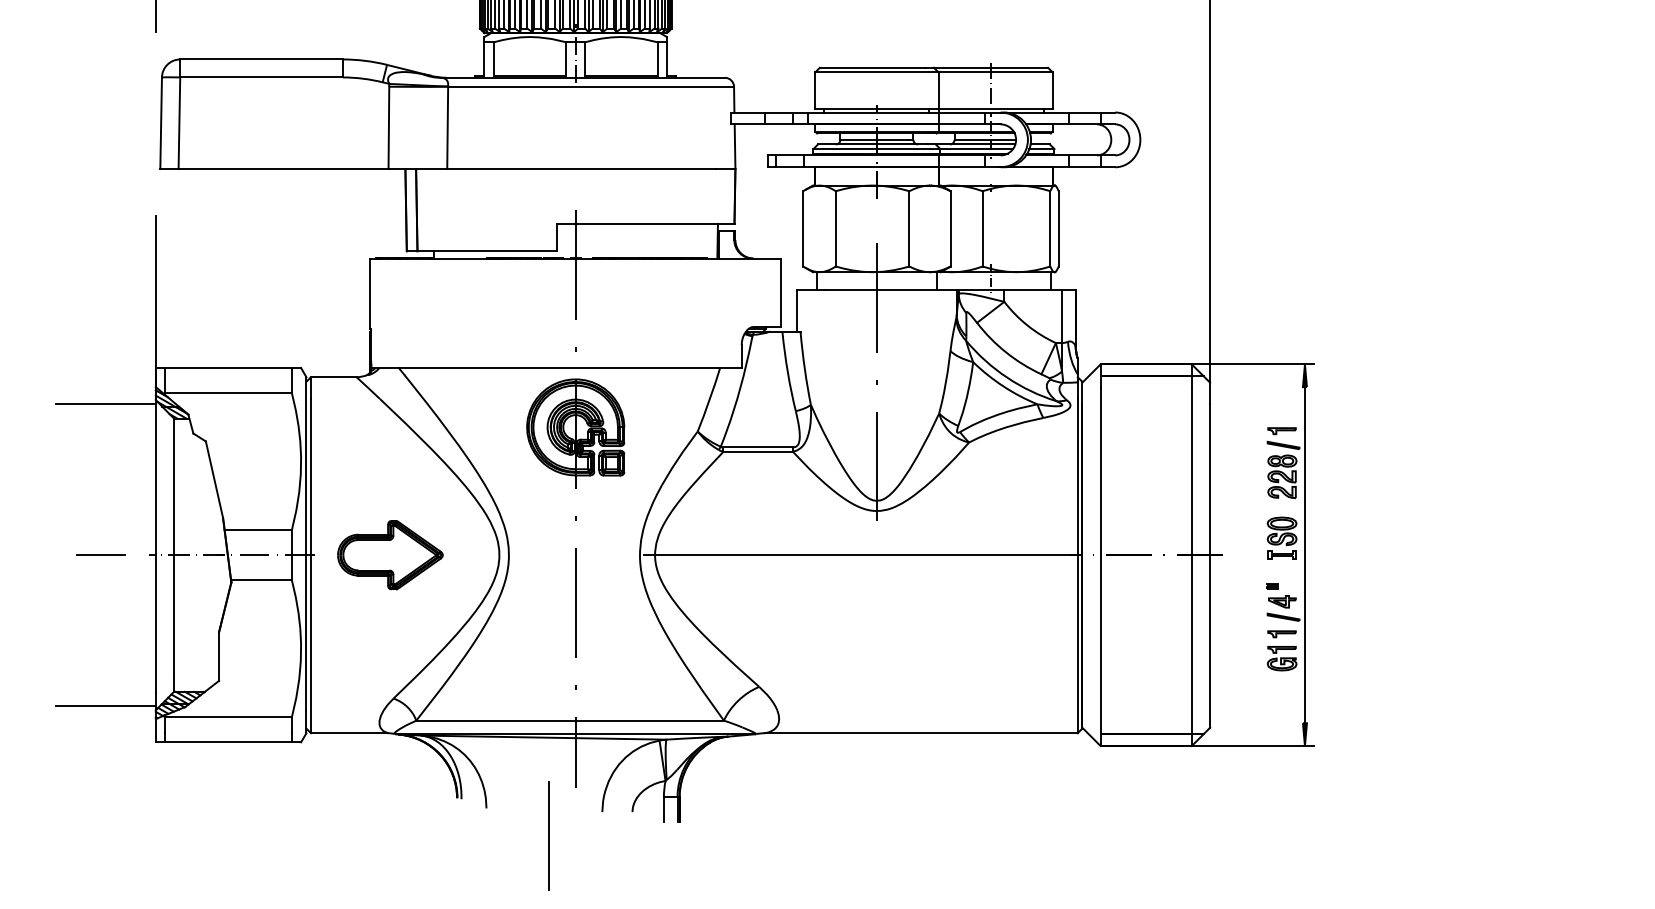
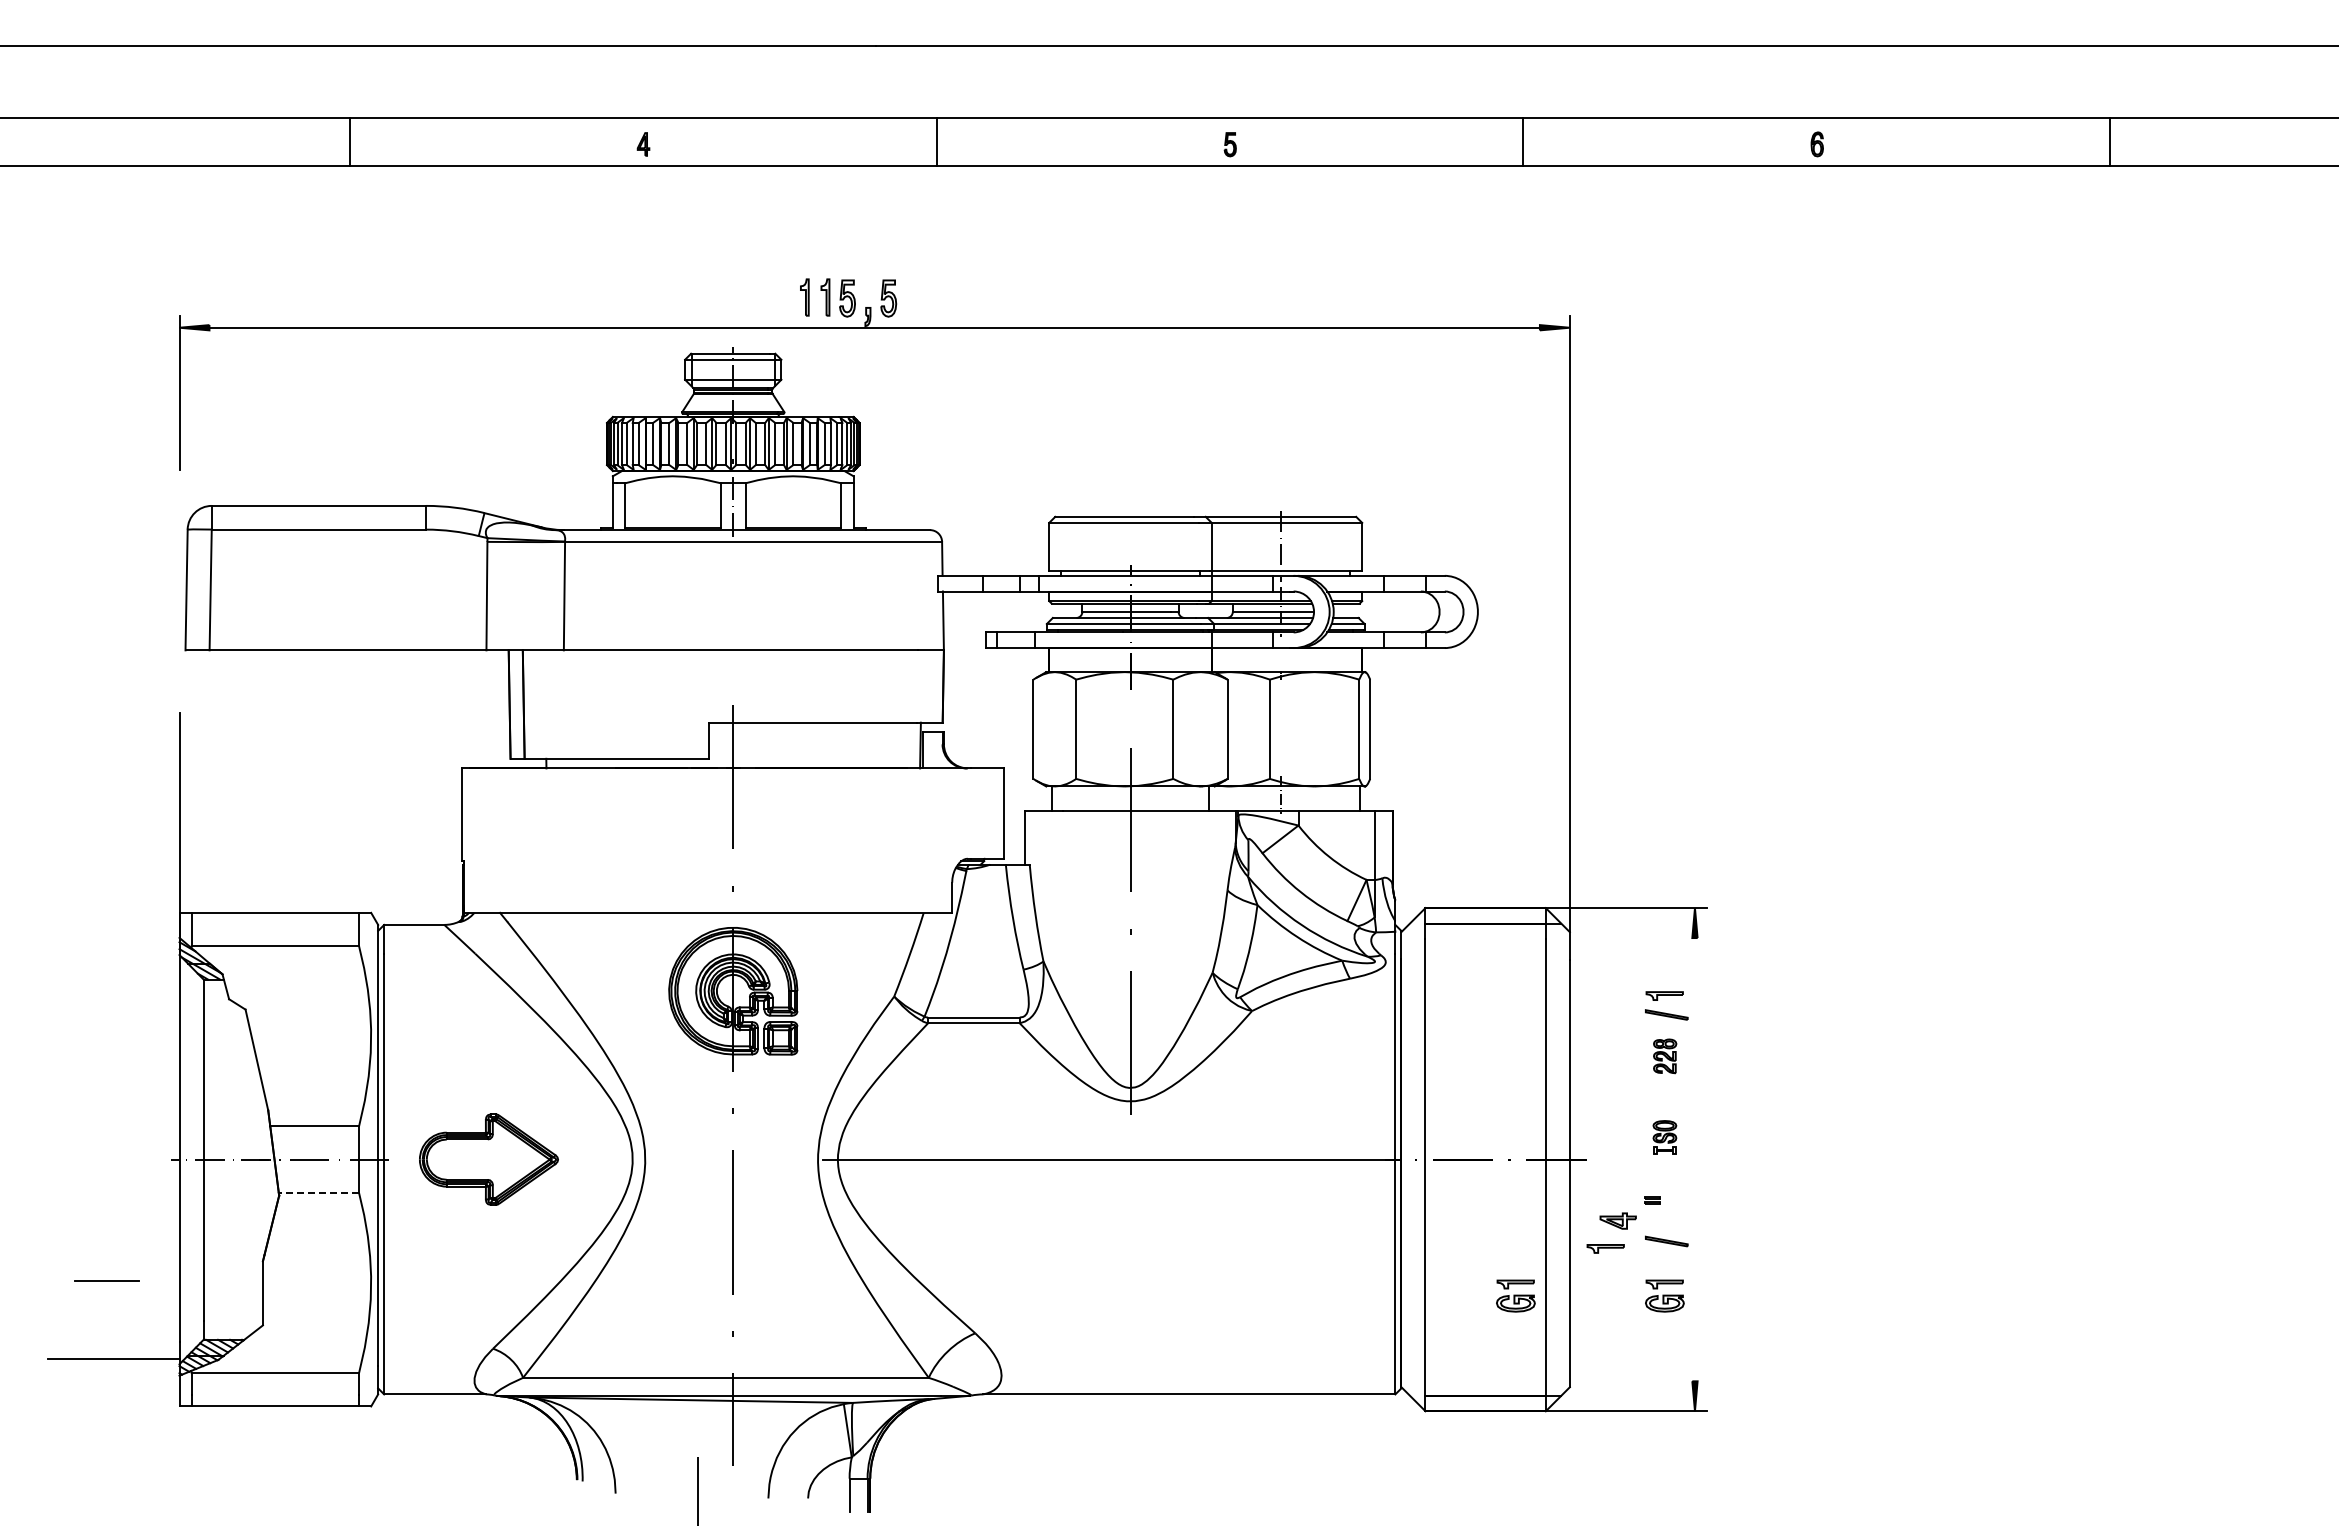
line: (105, 404) -> (113, 960), removed
part: (1281, 476) -> (1664, 1056), size x0.6
part: (1281, 538) -> (1664, 1137), size x0.6
line: (100, 555) -> (106, 1280), moved
line: (1304, 555) -> (1694, 1159), removed
line: (261, 580) -> (318, 1192), solid -> dashed
part: (1281, 601) -> (1617, 1220), moved
part: (1281, 633) -> (1605, 1248), moved
part: (1168, 658) -> (1515, 1295), added

